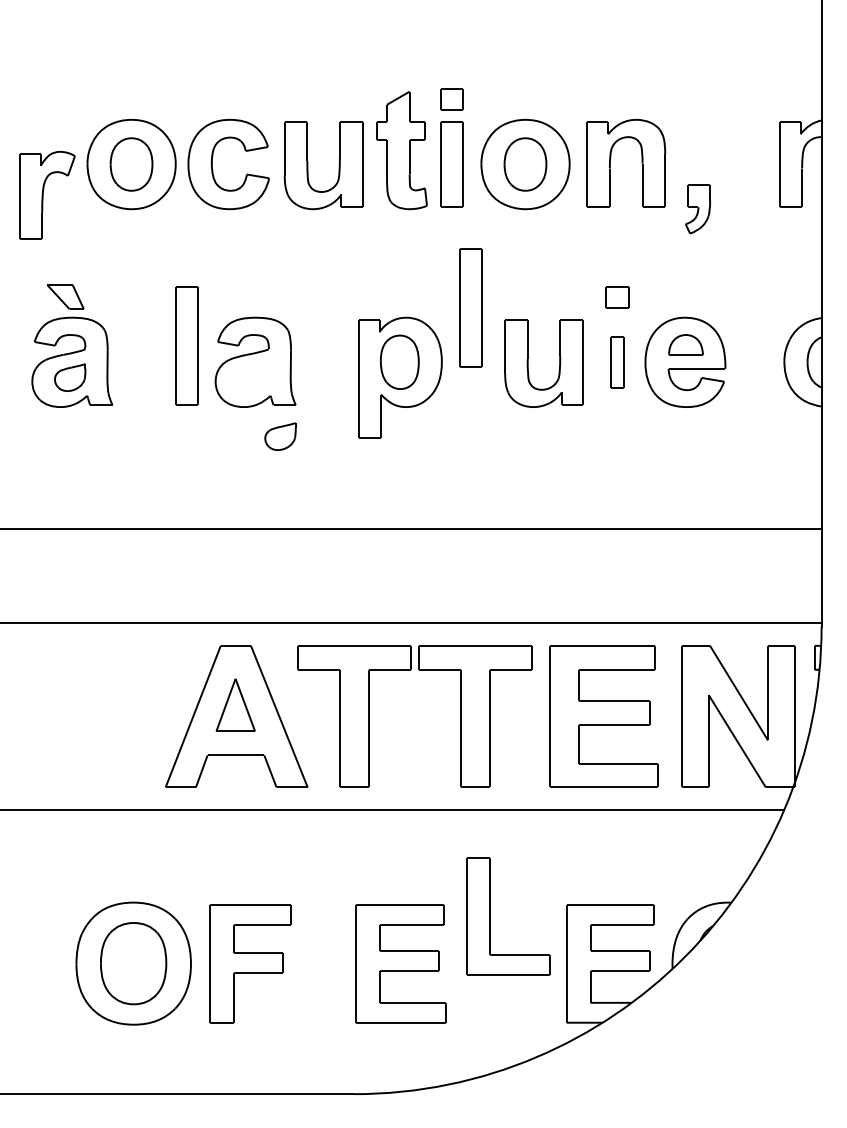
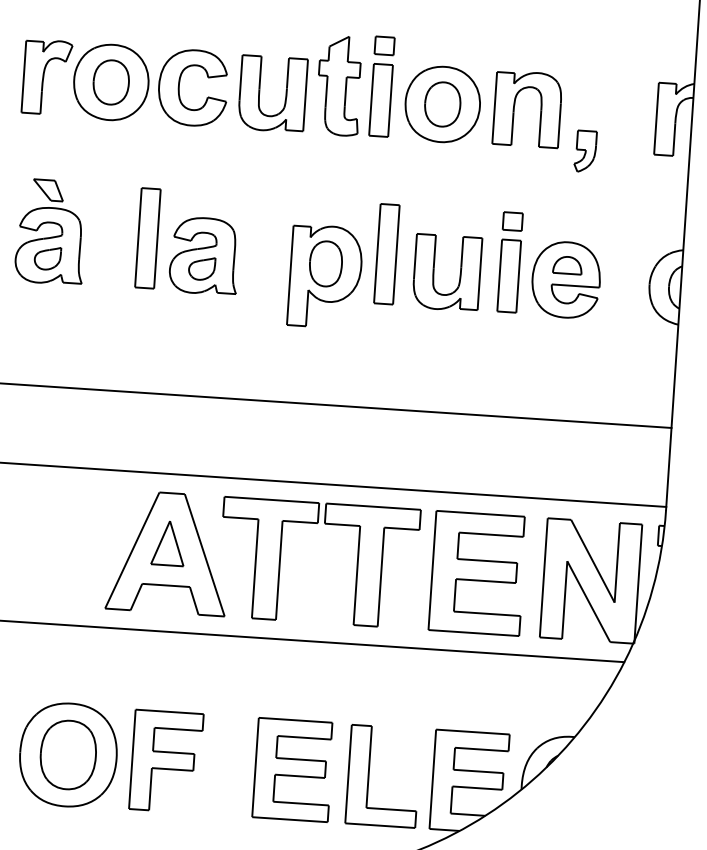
part: (47, 195) -> (47, 77), moved
part: (470, 307) -> (386, 253), moved
part: (617, 362) -> (509, 276), size x1.67
part: (280, 436) -> (201, 268), moved
part: (490, 916) -> (368, 775), moved

